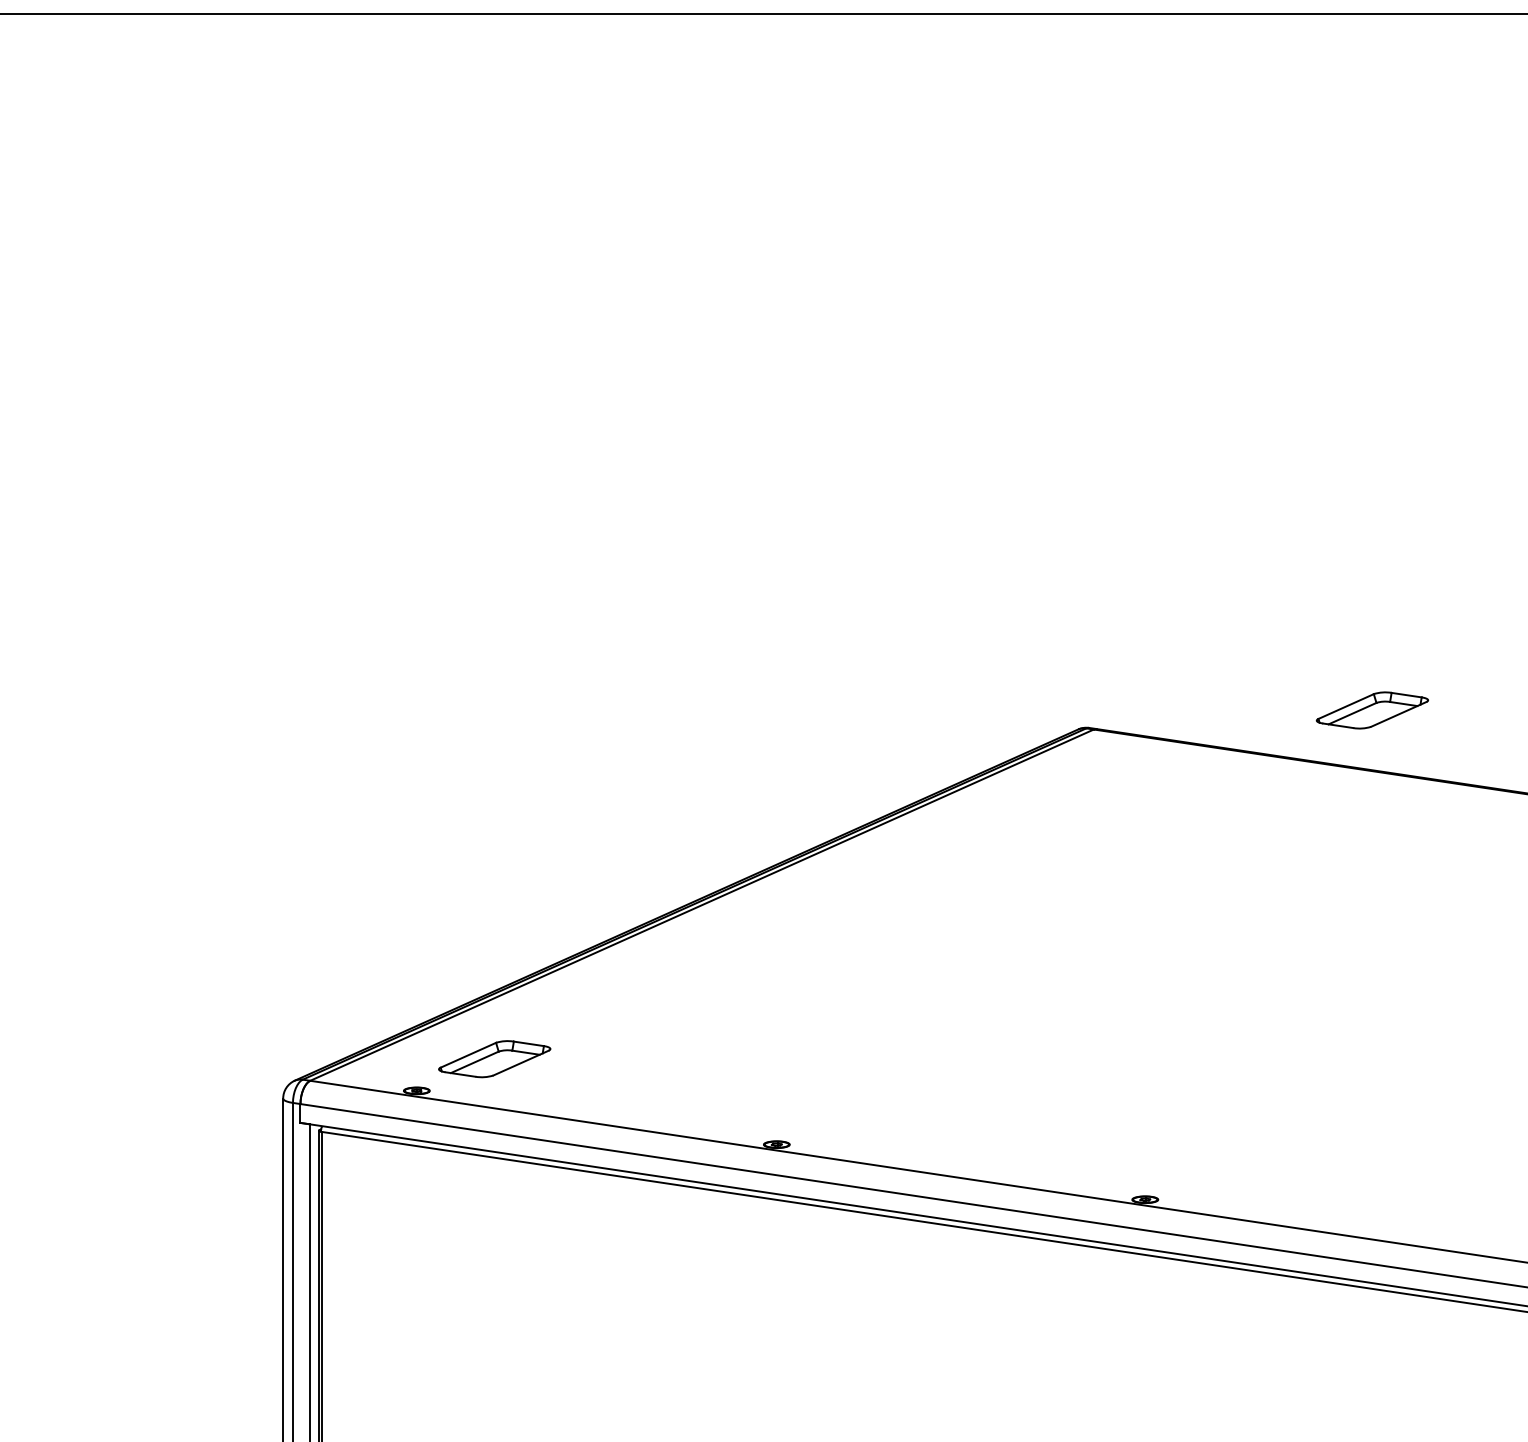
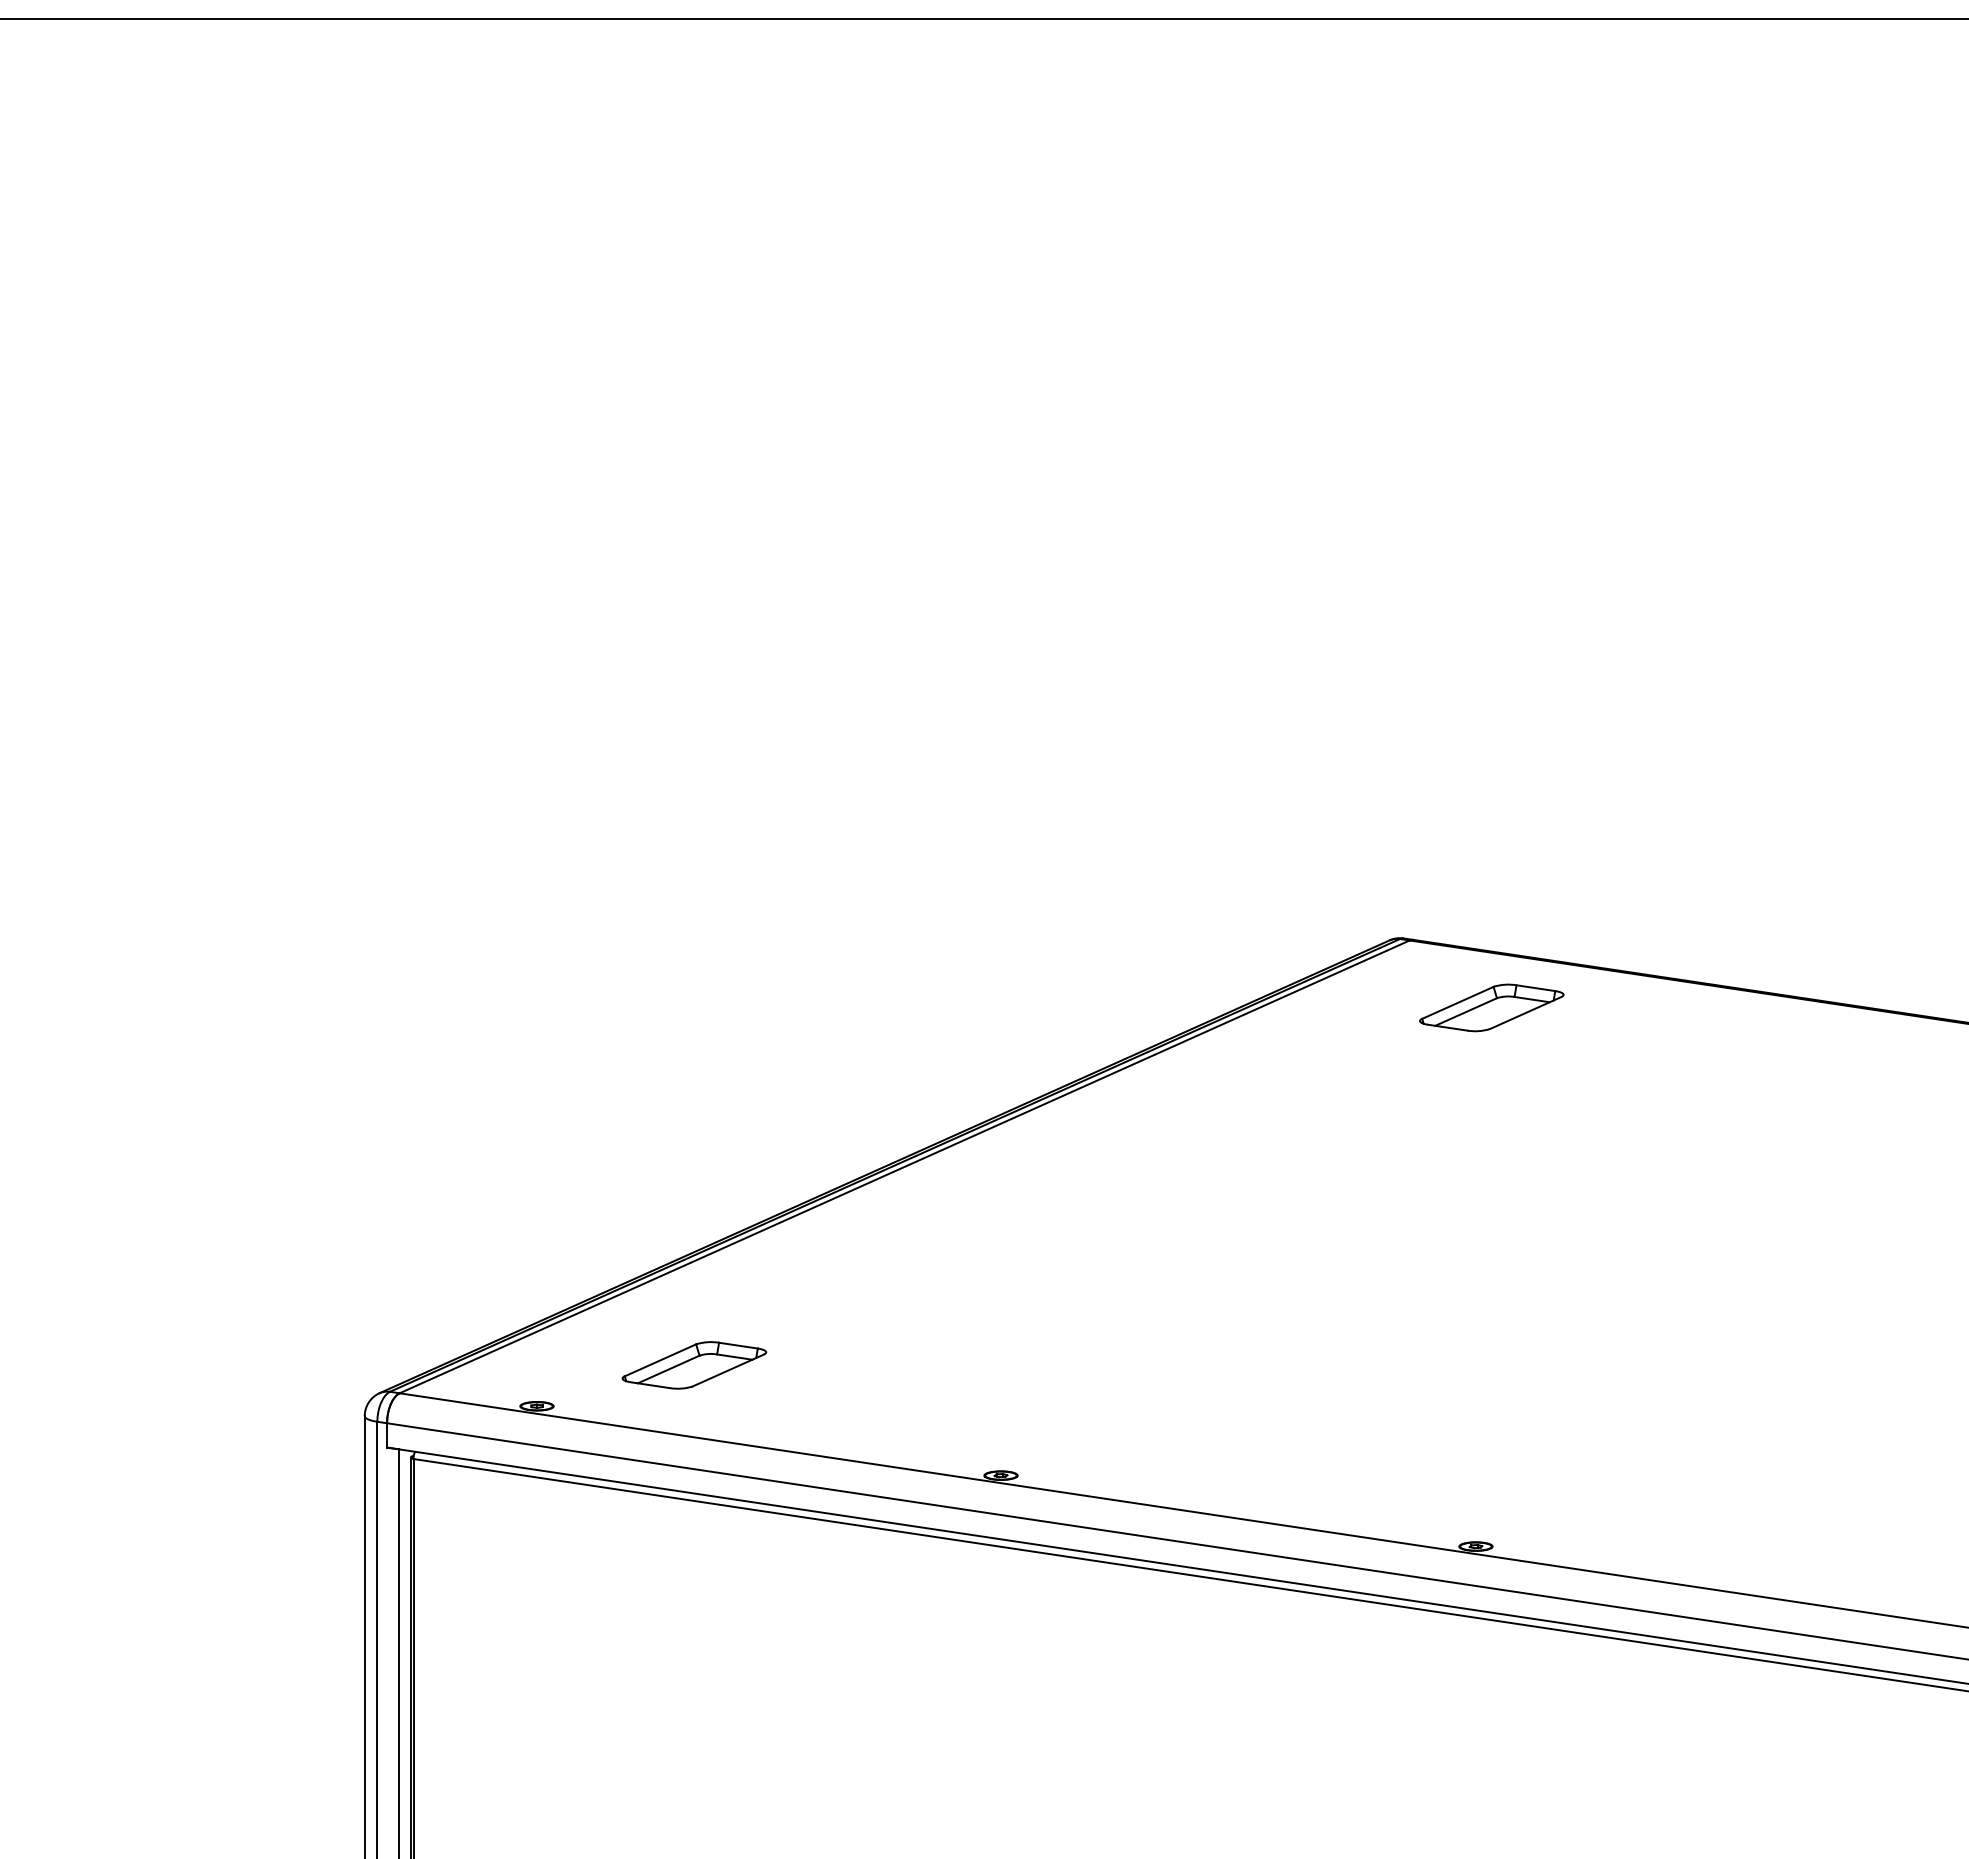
part: (1372, 710) -> (1491, 1007), moved
part: (494, 1059) -> (694, 1365), moved

